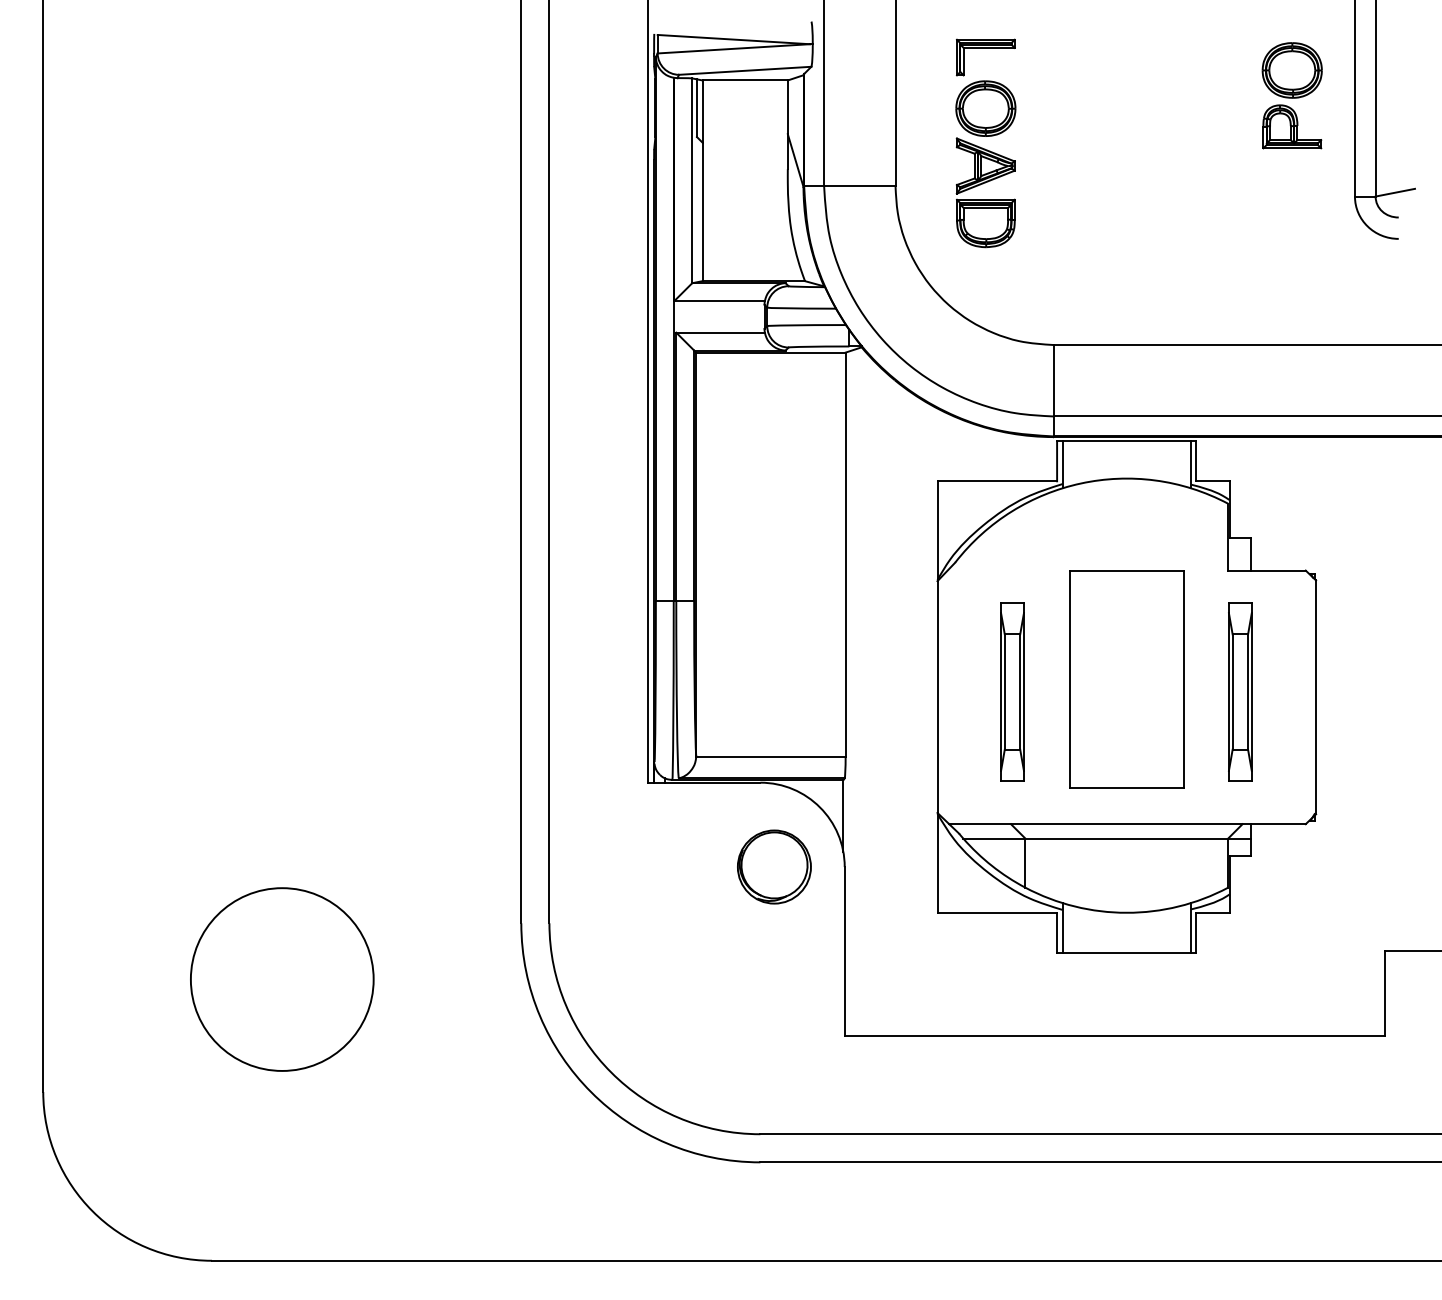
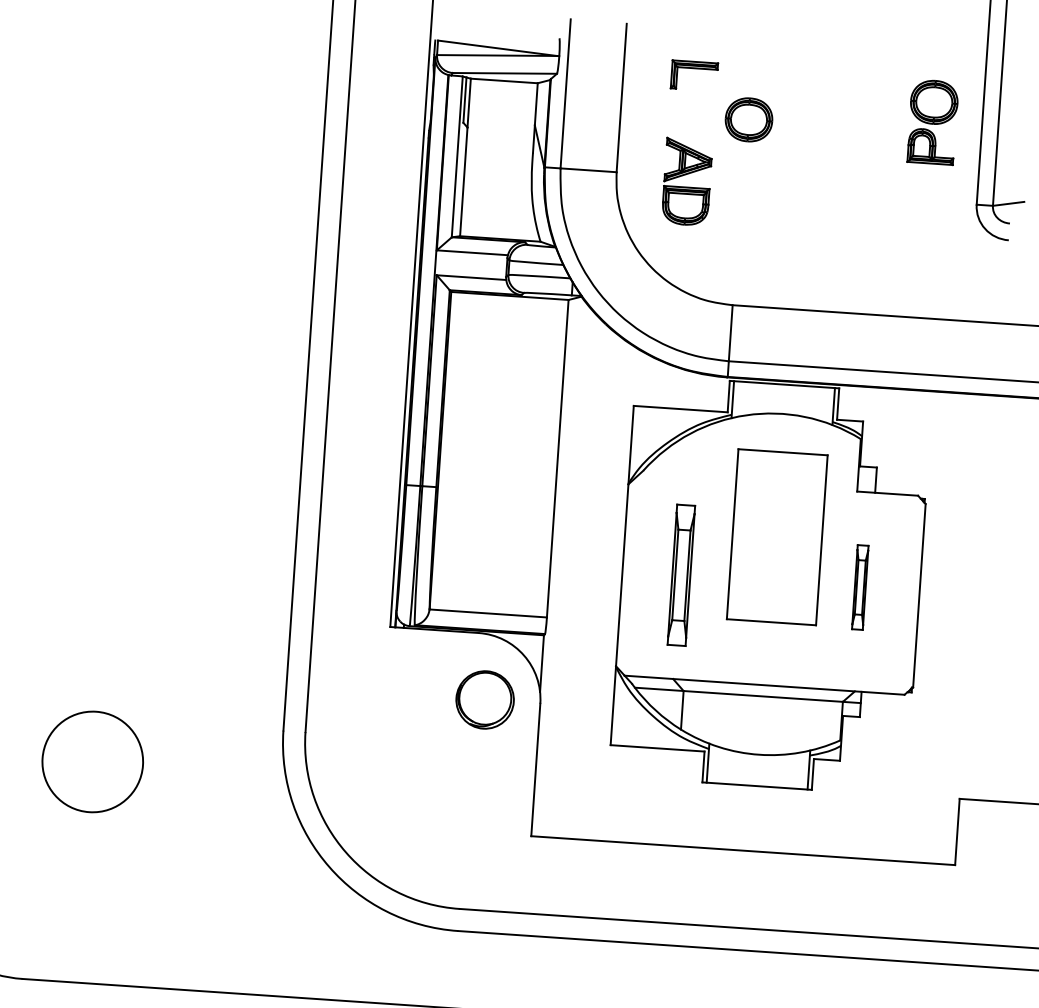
part: (985, 108) -> (748, 119), moved
part: (1126, 679) -> (777, 537), moved
part: (1240, 691) -> (860, 587), size x0.6
circle: (281, 979) -> (92, 761), size x0.7

